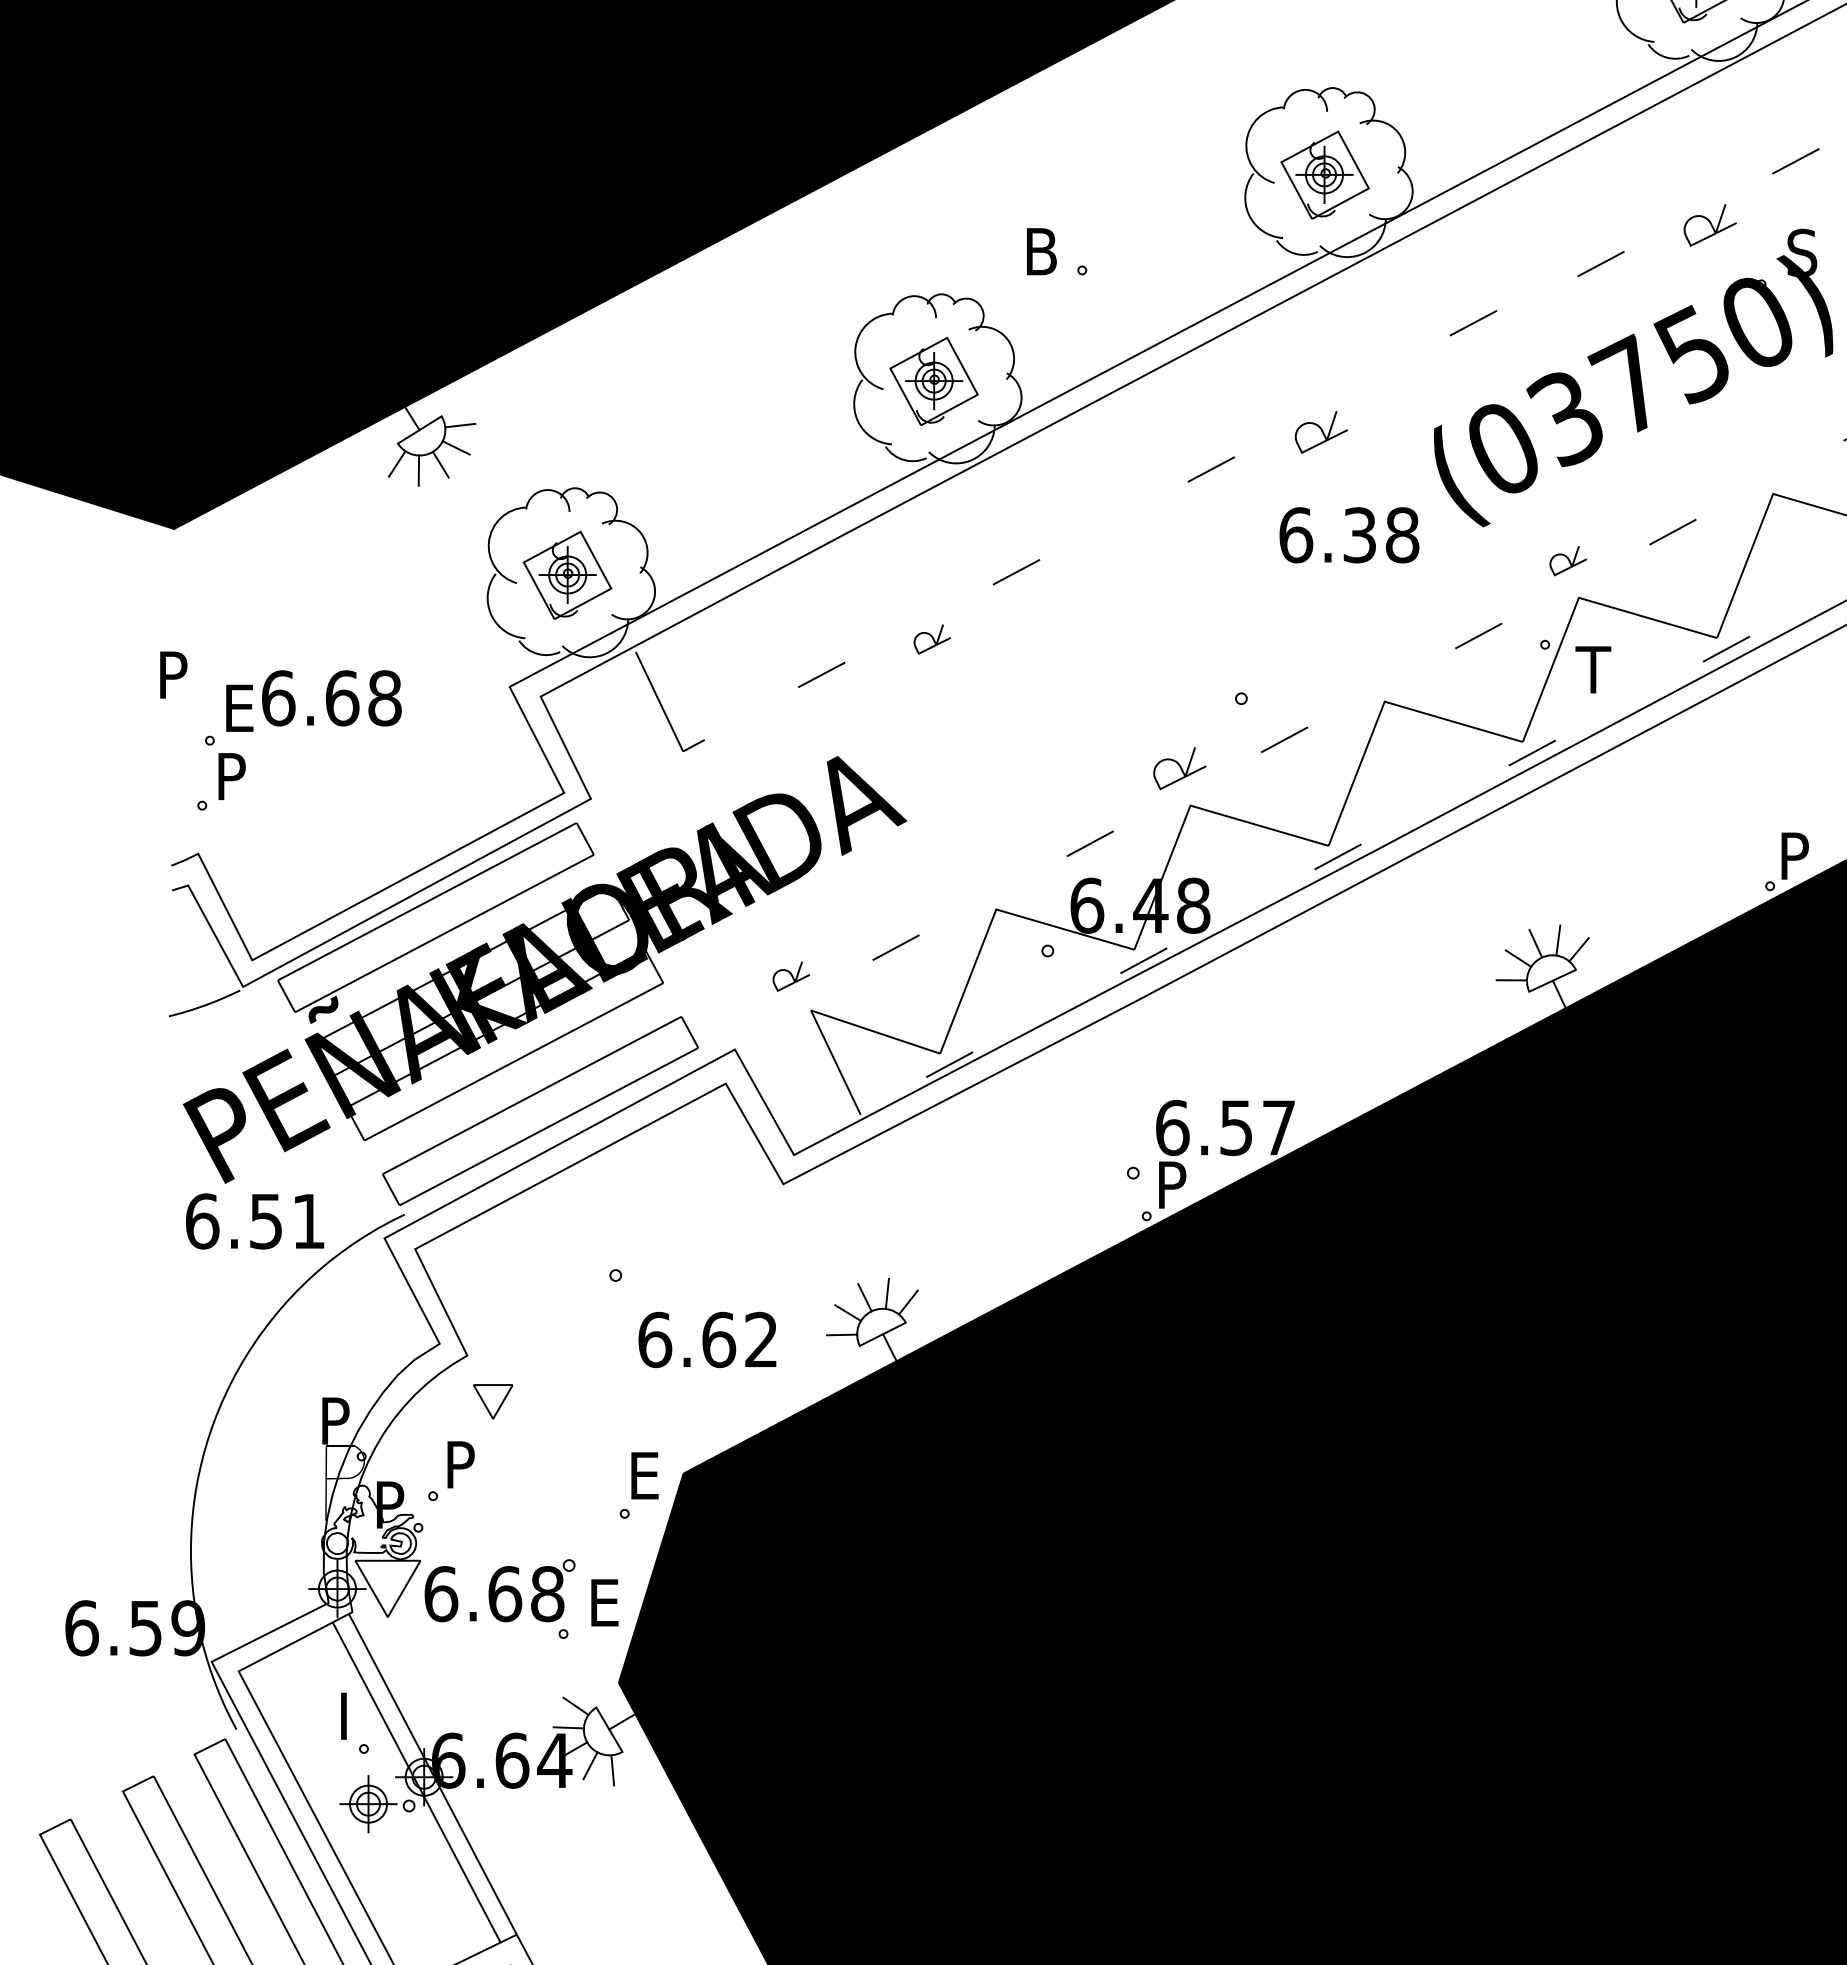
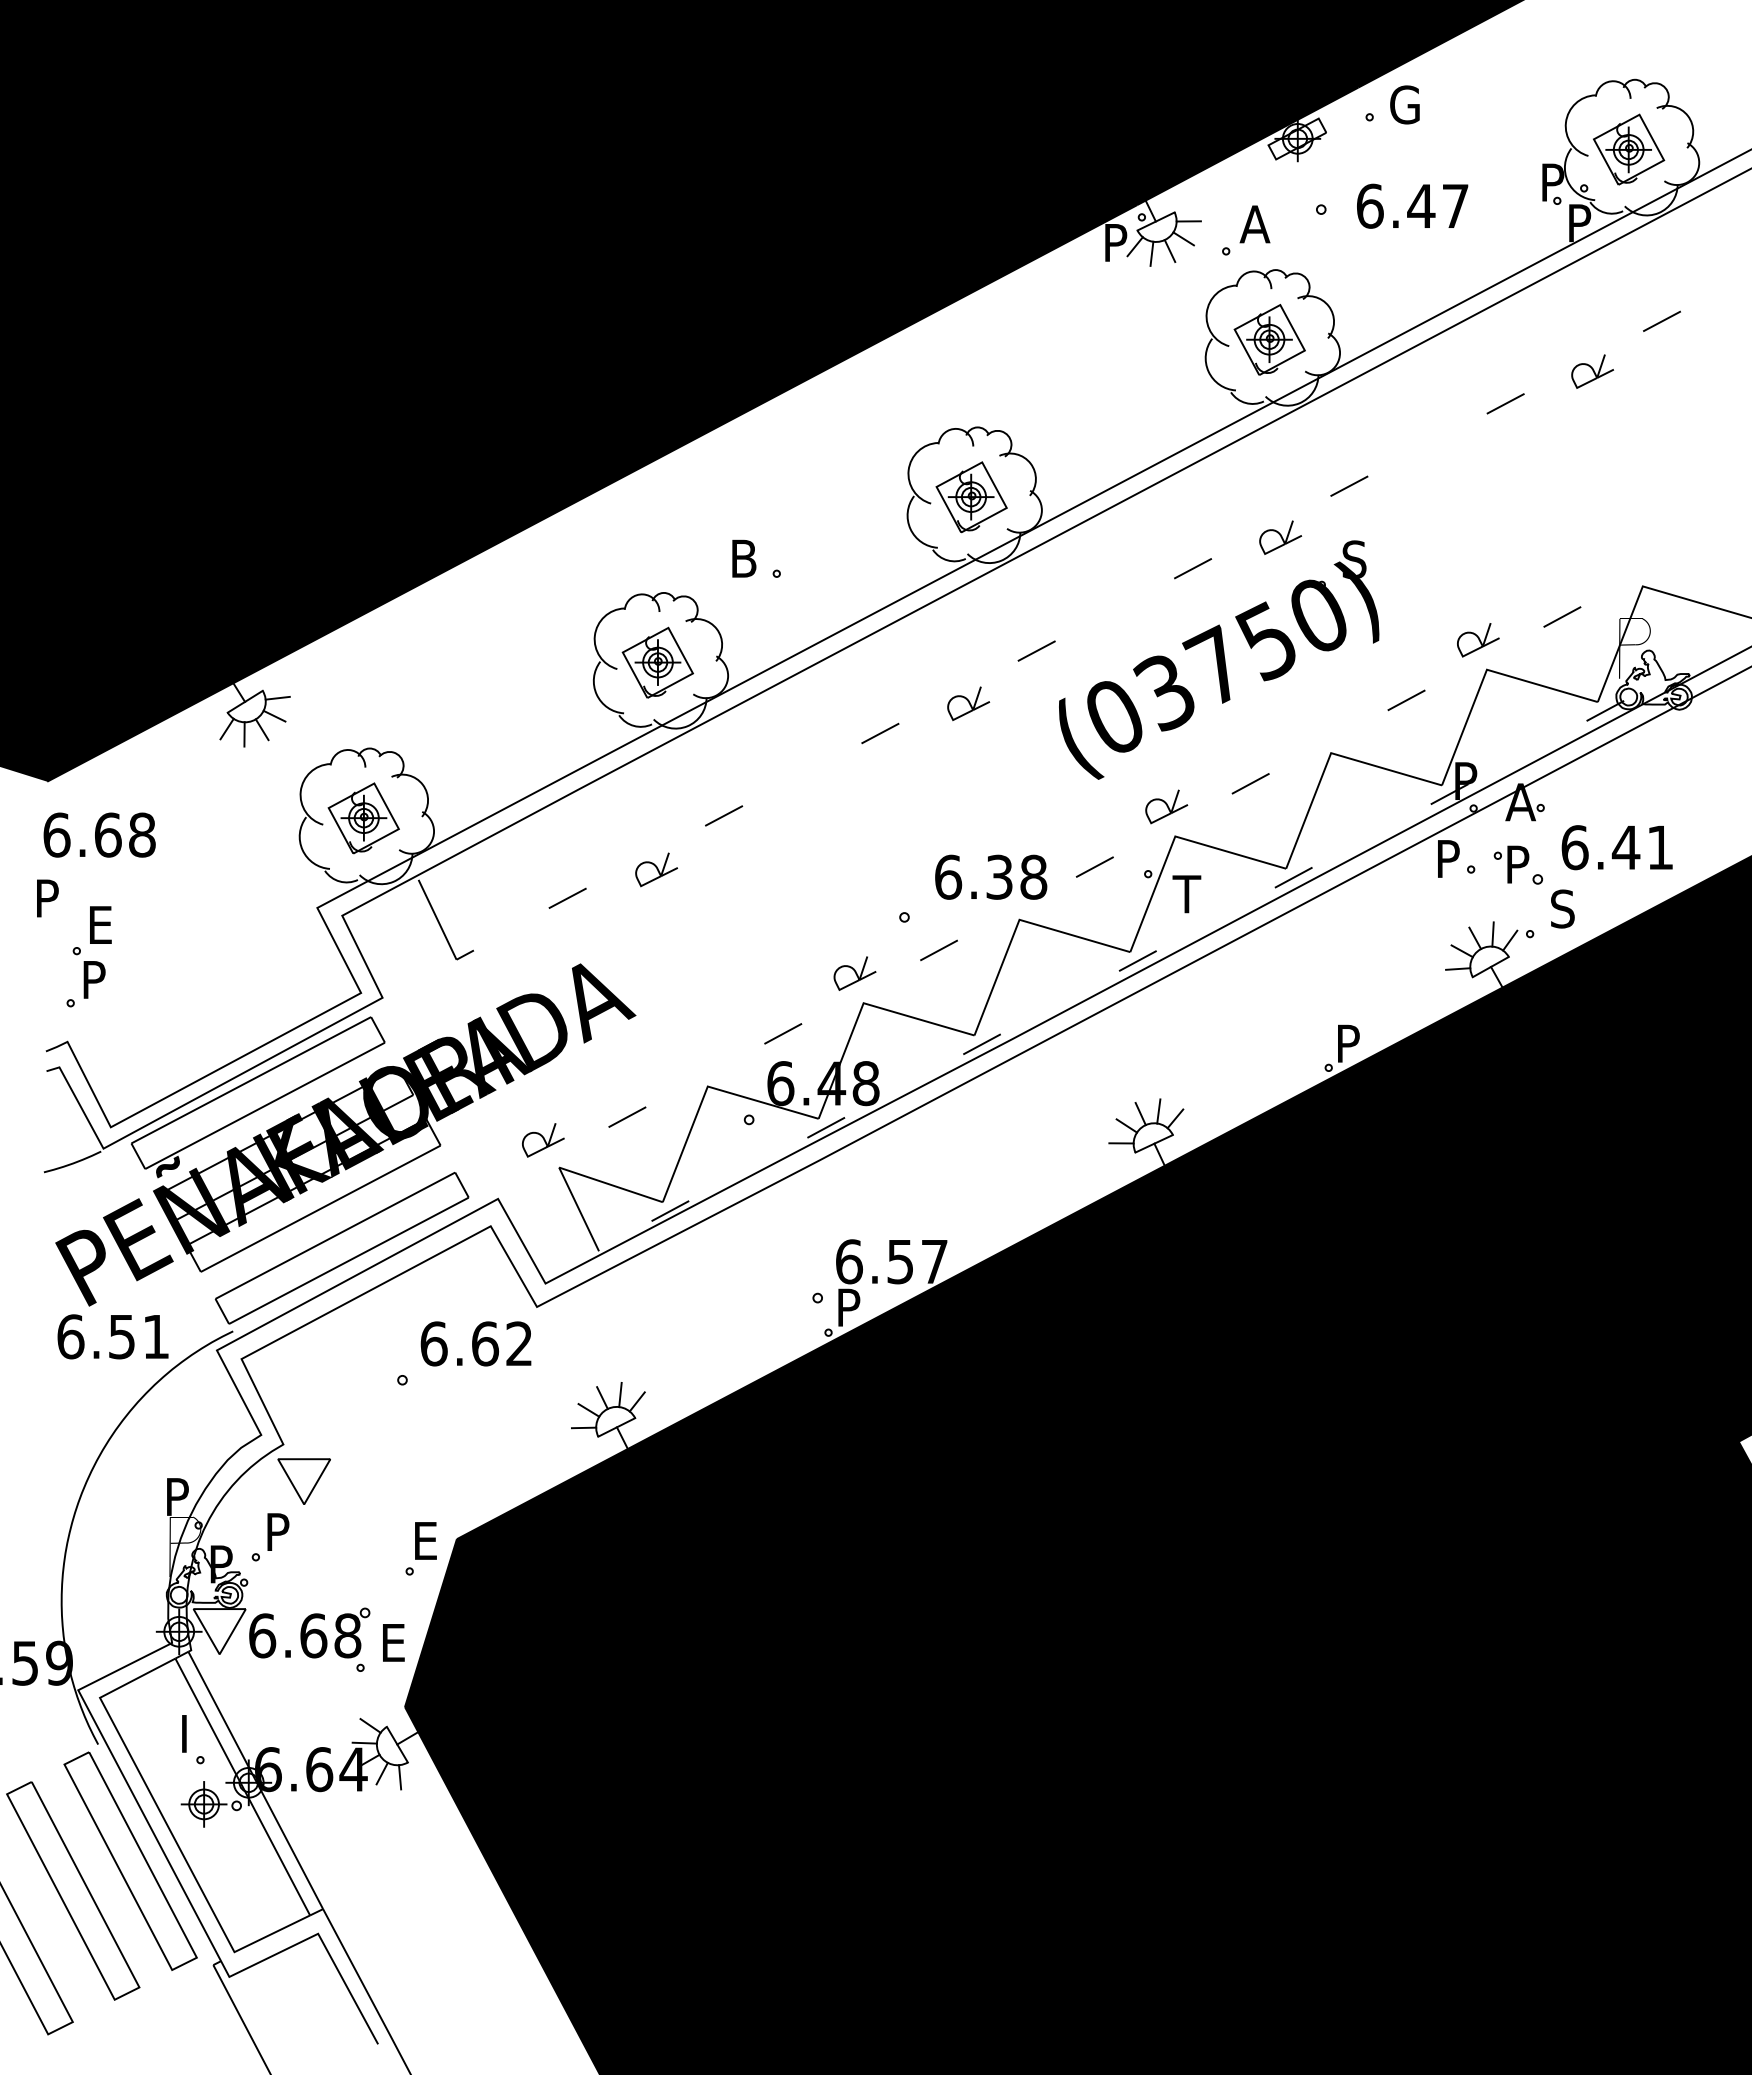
line: (1473, 322) -> (1036, 650), moved
text: (1349, 534) -> (991, 876), moved
part: (1567, 560) -> (1166, 806), size x1.43
part: (932, 638) -> (656, 869), size x1.43
text: (331, 697) -> (99, 834), moved
part: (791, 976) -> (543, 1140), size x1.43
text: (706, 1339) -> (475, 1343), moved
part: (492, 1401) -> (303, 1481), size x1.67

